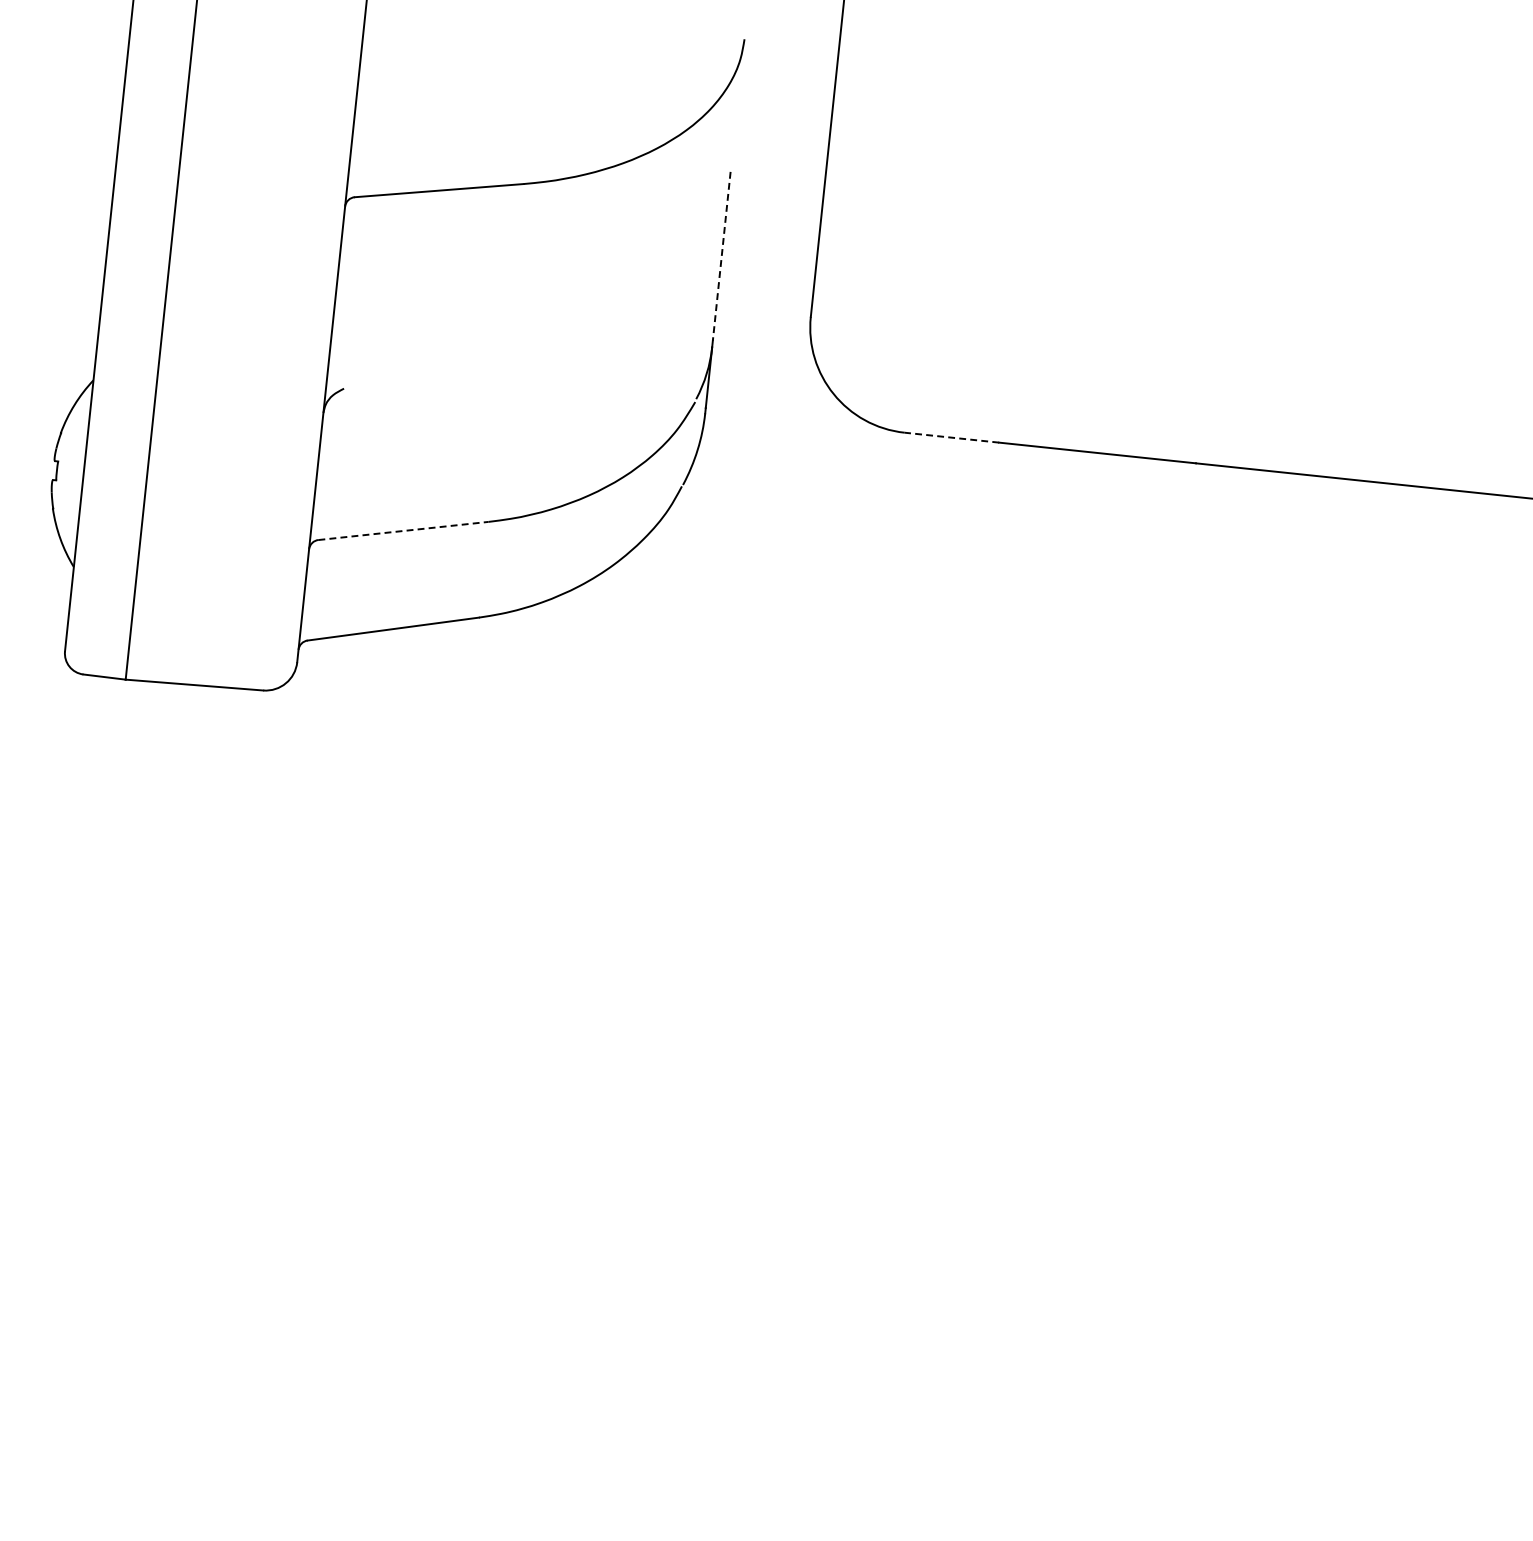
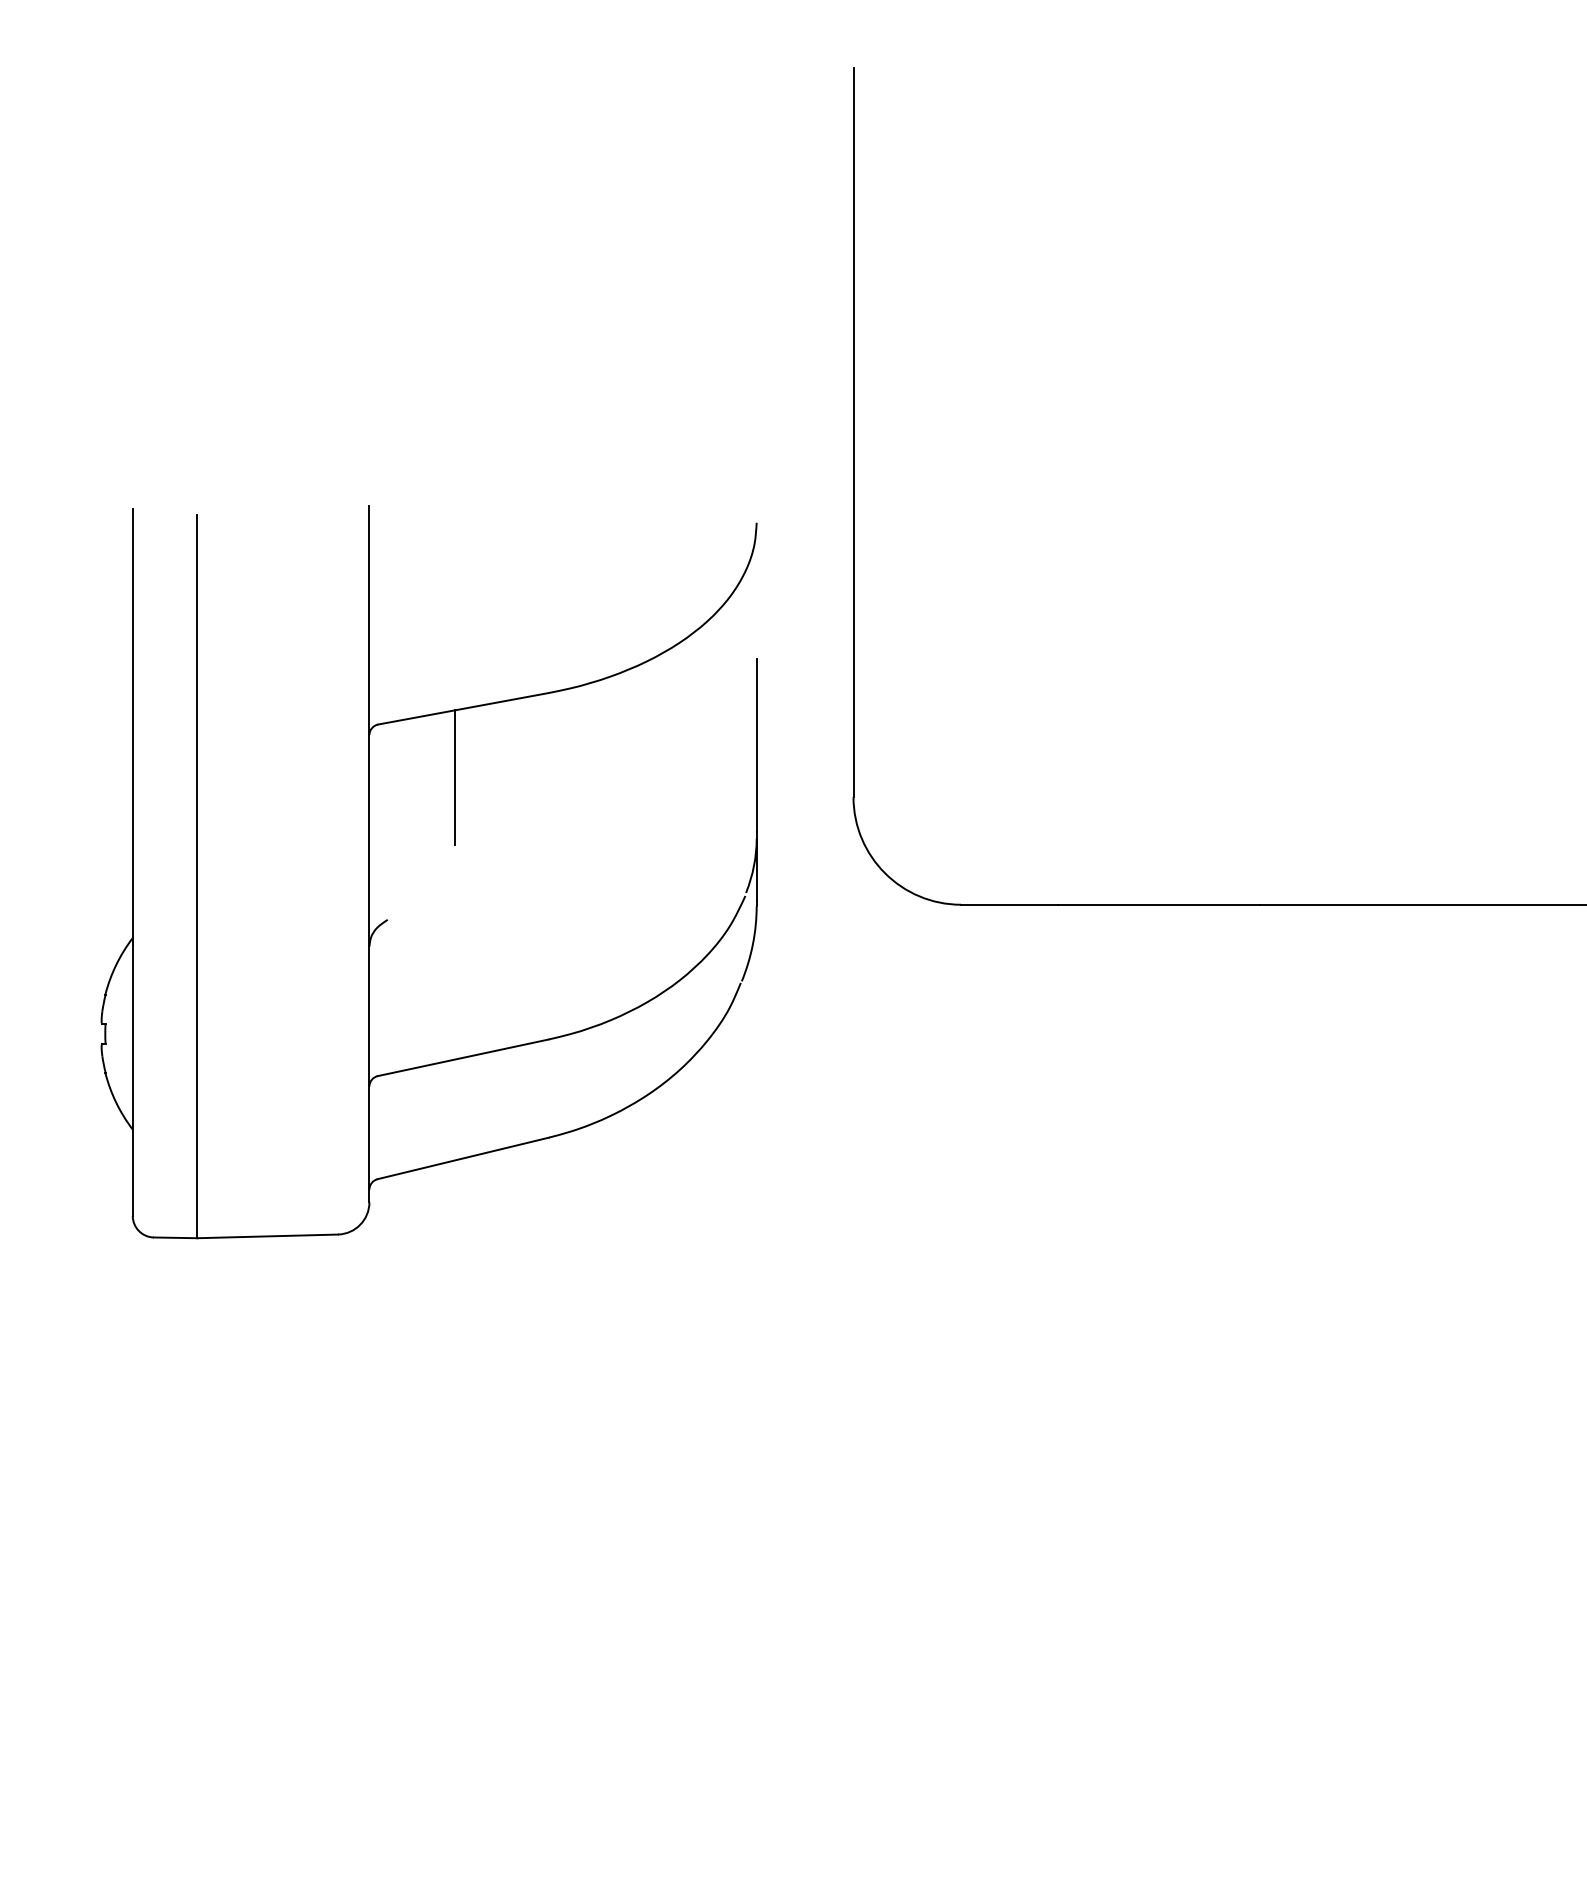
line: (424, 256) -> (455, 777), added
line: (721, 256) -> (756, 745), dashed -> solid
line: (950, 437) -> (1008, 904), dashed -> solid
line: (403, 530) -> (463, 1057), dashed -> solid

